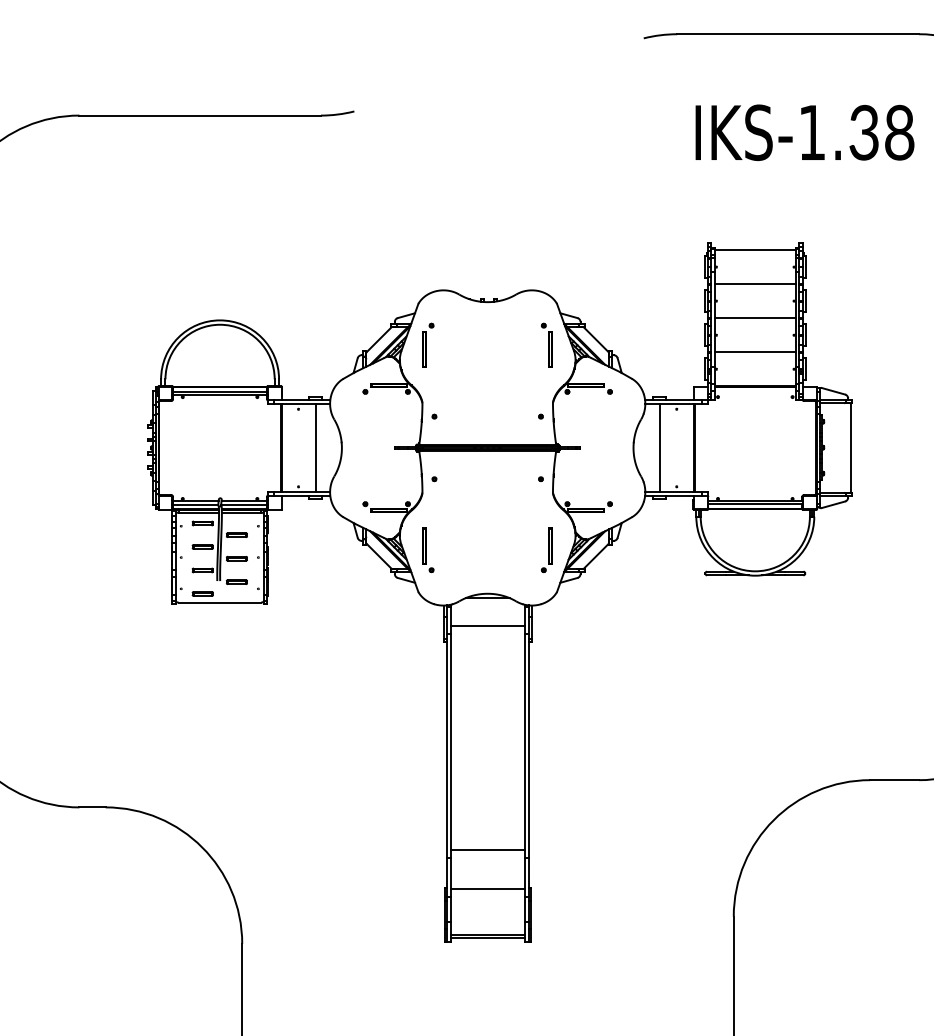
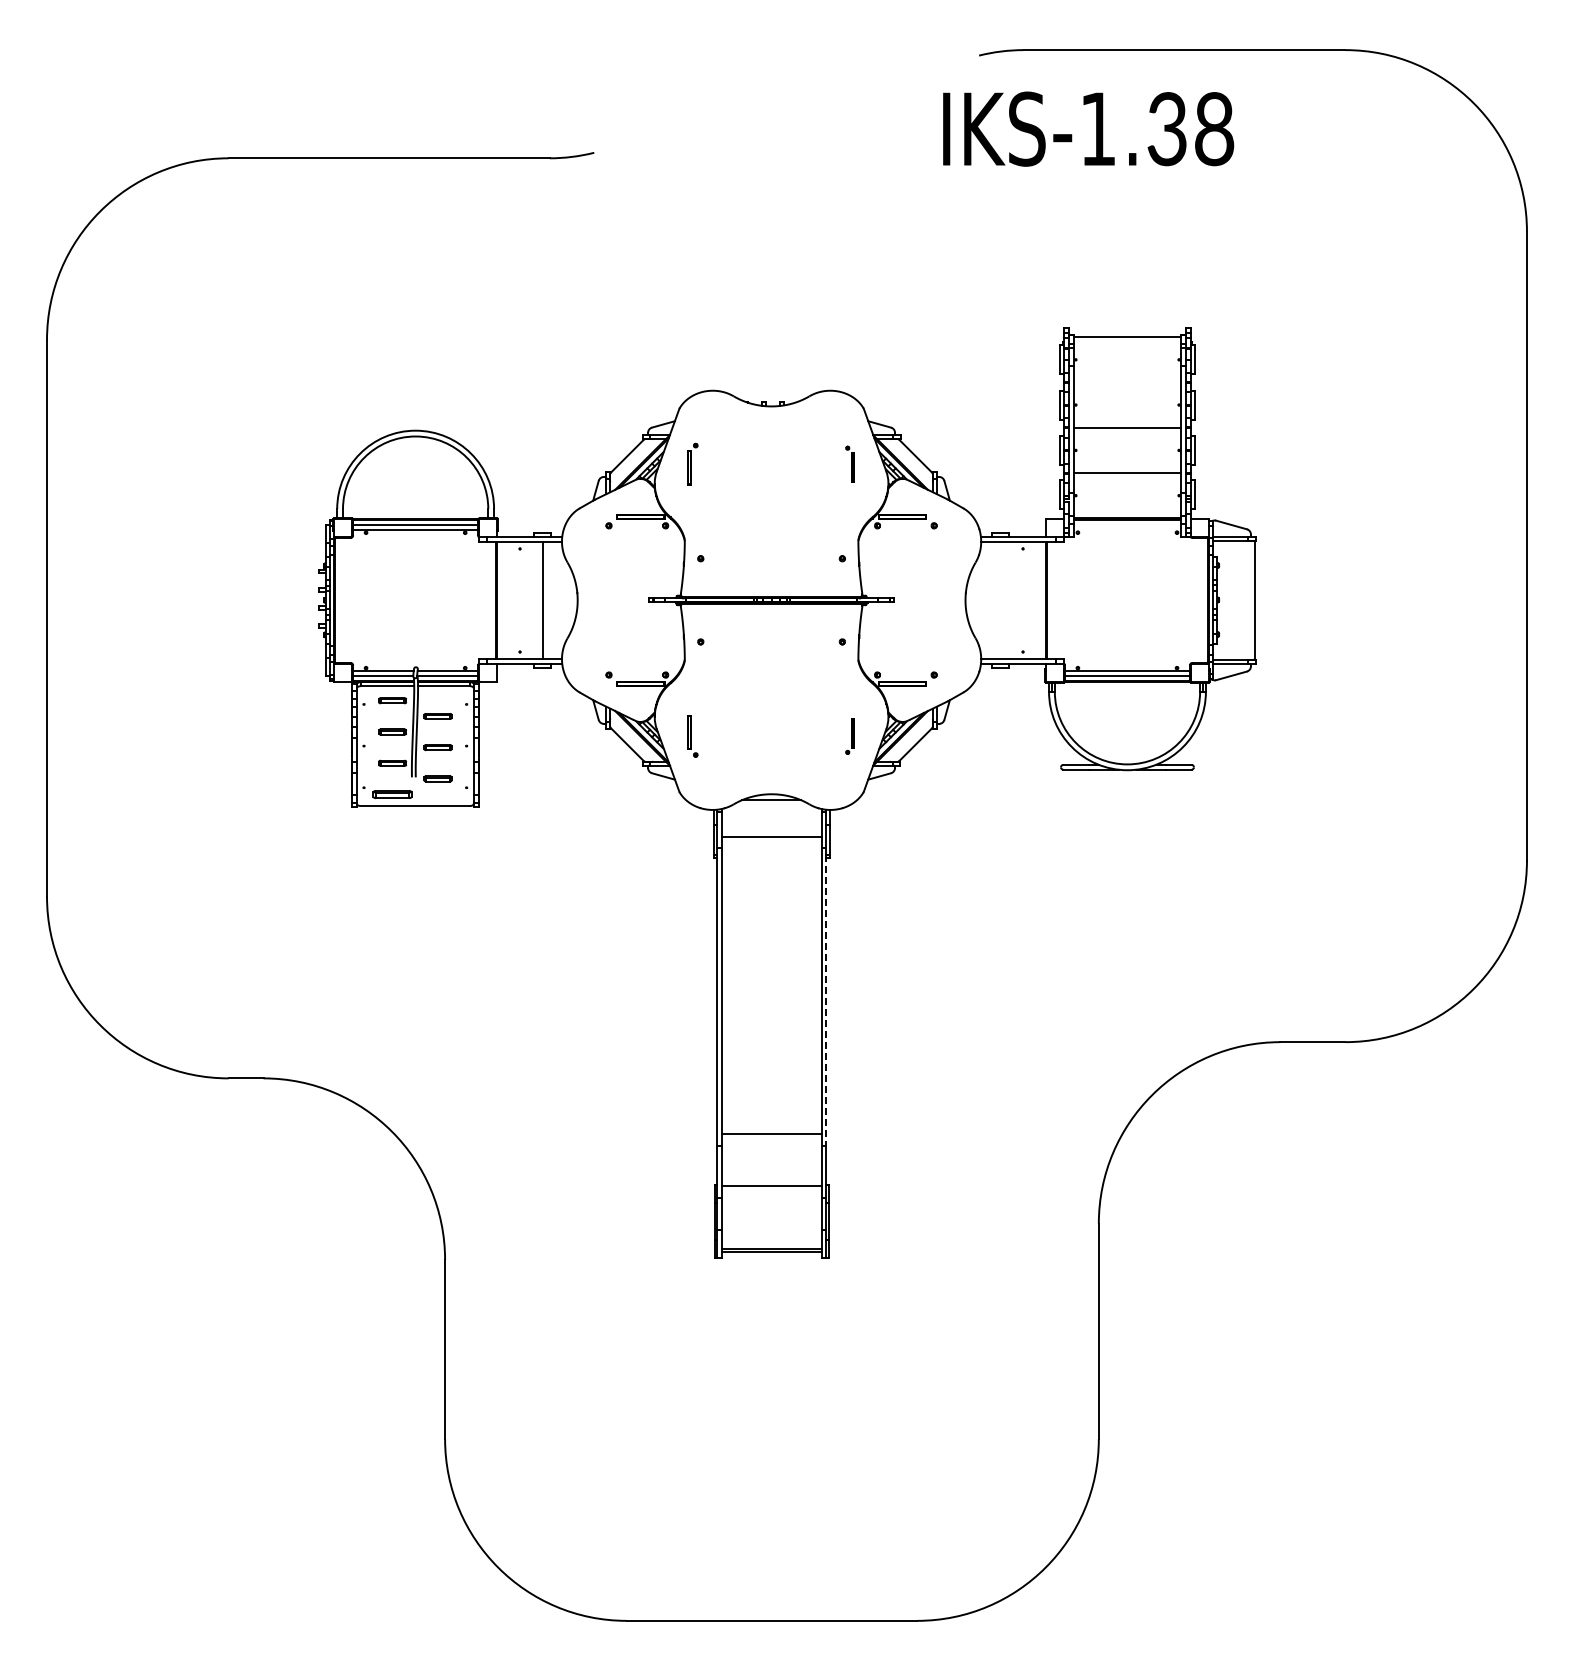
text: (804, 132) -> (1088, 128), moved
line: (755, 284) -> (1127, 382), removed
part: (428, 345) -> (692, 463), size x0.7
part: (546, 345) -> (849, 463), size x0.6
line: (659, 448) -> (1000, 600), removed
part: (428, 550) -> (692, 736), size x0.7
part: (546, 550) -> (849, 736), size x0.6
part: (202, 593) -> (392, 794), size x1.4
line: (529, 748) -> (826, 1000), solid -> dashed

